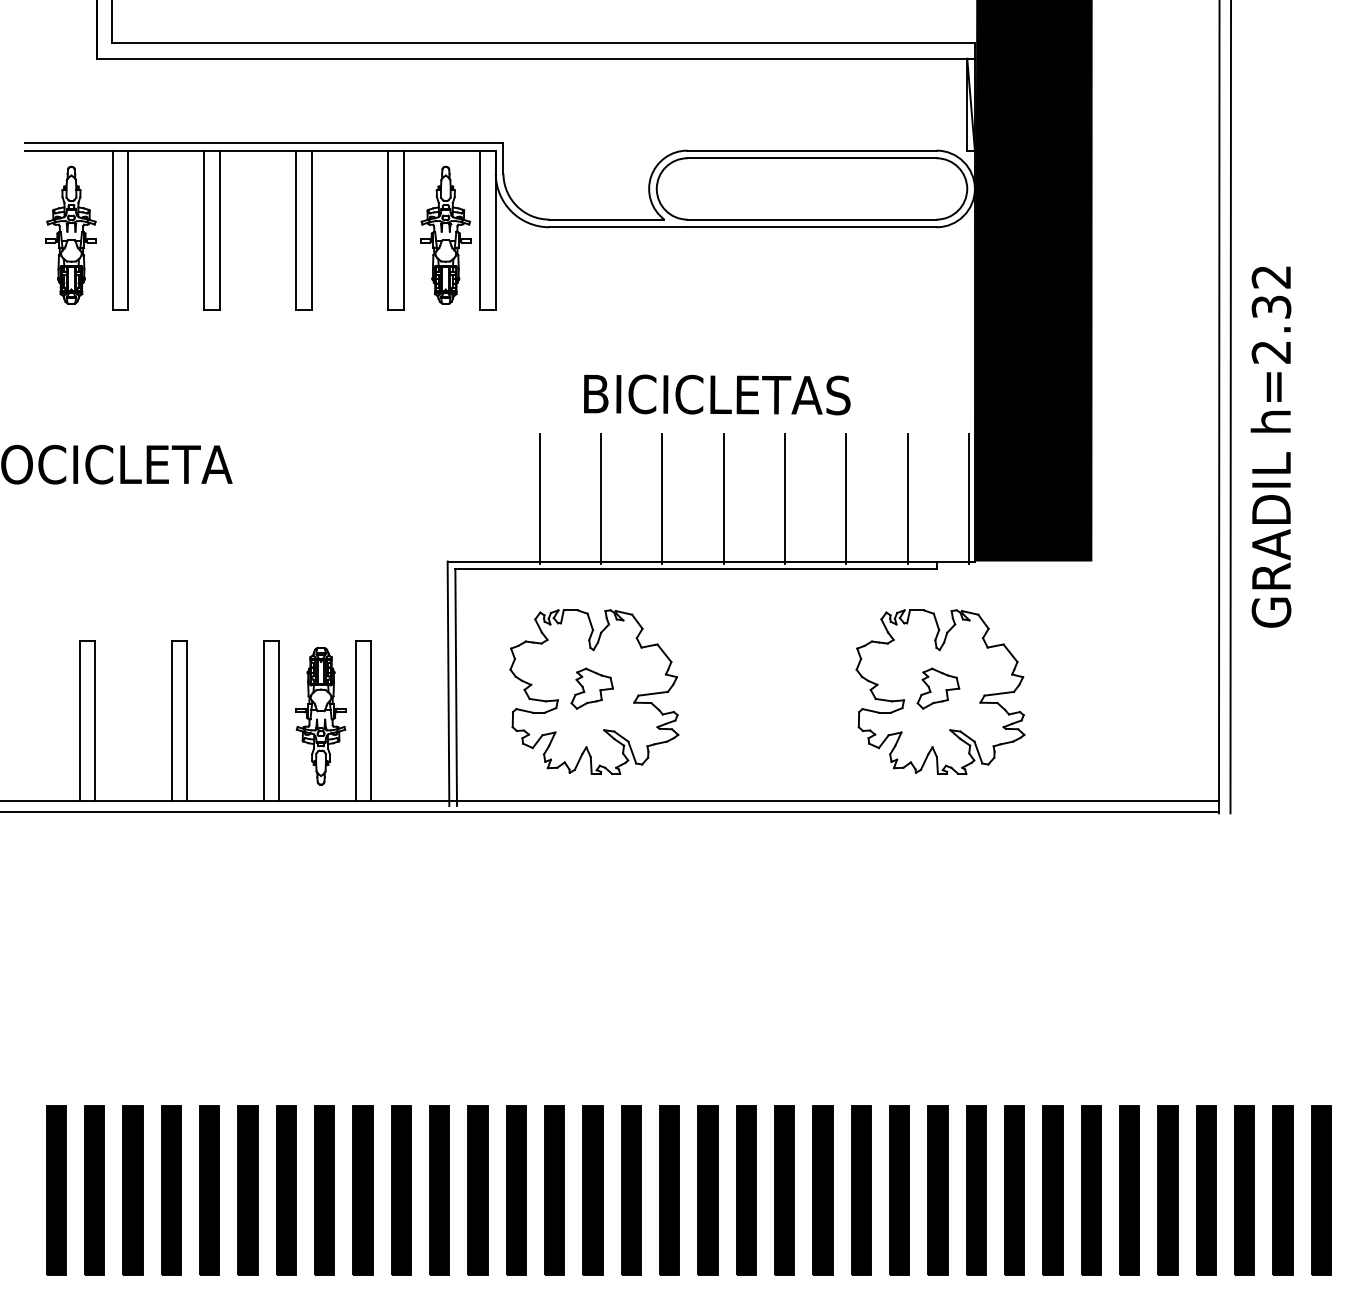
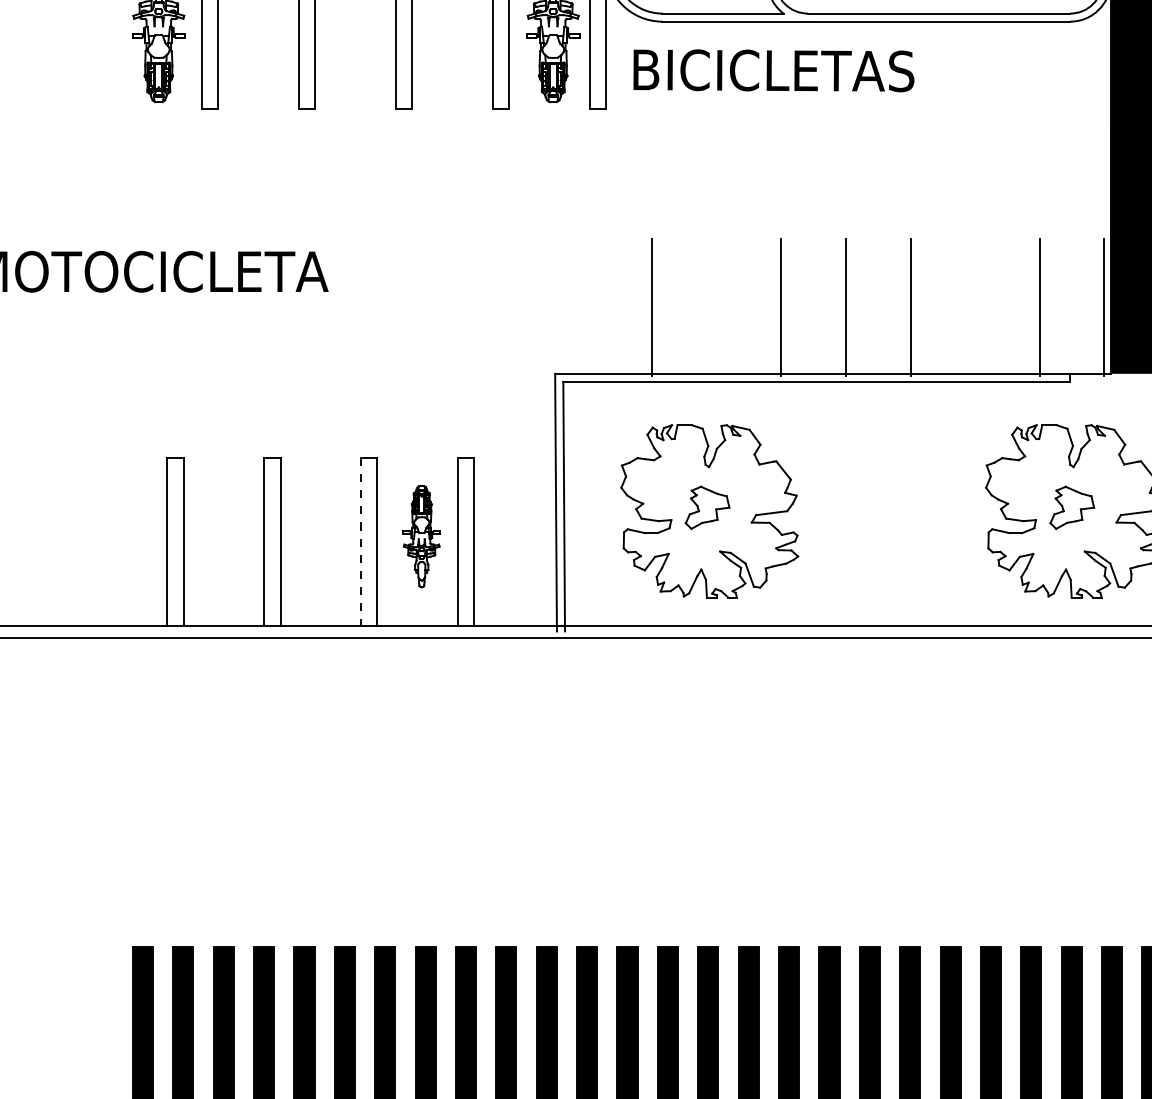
text: (717, 394) -> (774, 70), moved
line: (601, 498) -> (717, 307), removed
line: (846, 498) -> (975, 307), removed
part: (320, 715) -> (421, 536), size x0.7
line: (263, 721) -> (361, 542), solid -> dashed

